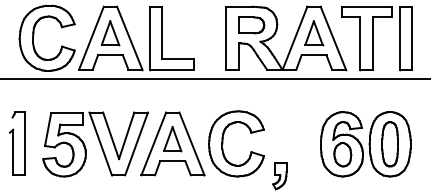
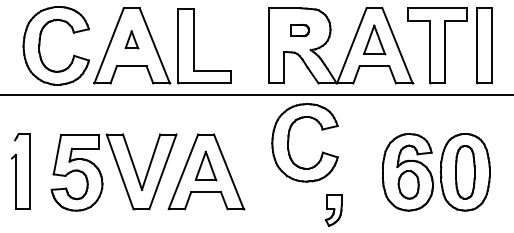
part: (251, 25) -> (299, 30), size x0.6
part: (110, 32) -> (131, 39), size x0.6
part: (223, 142) -> (289, 141), moved

